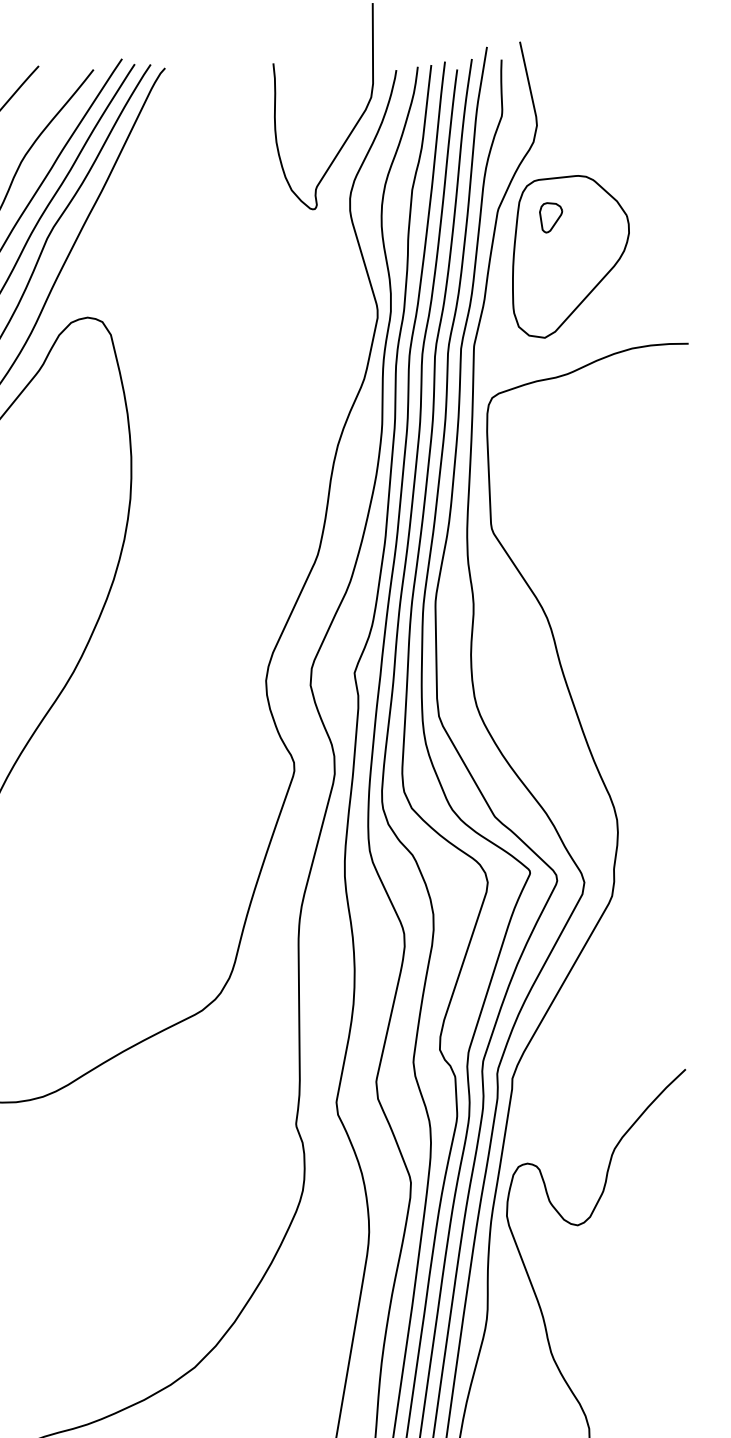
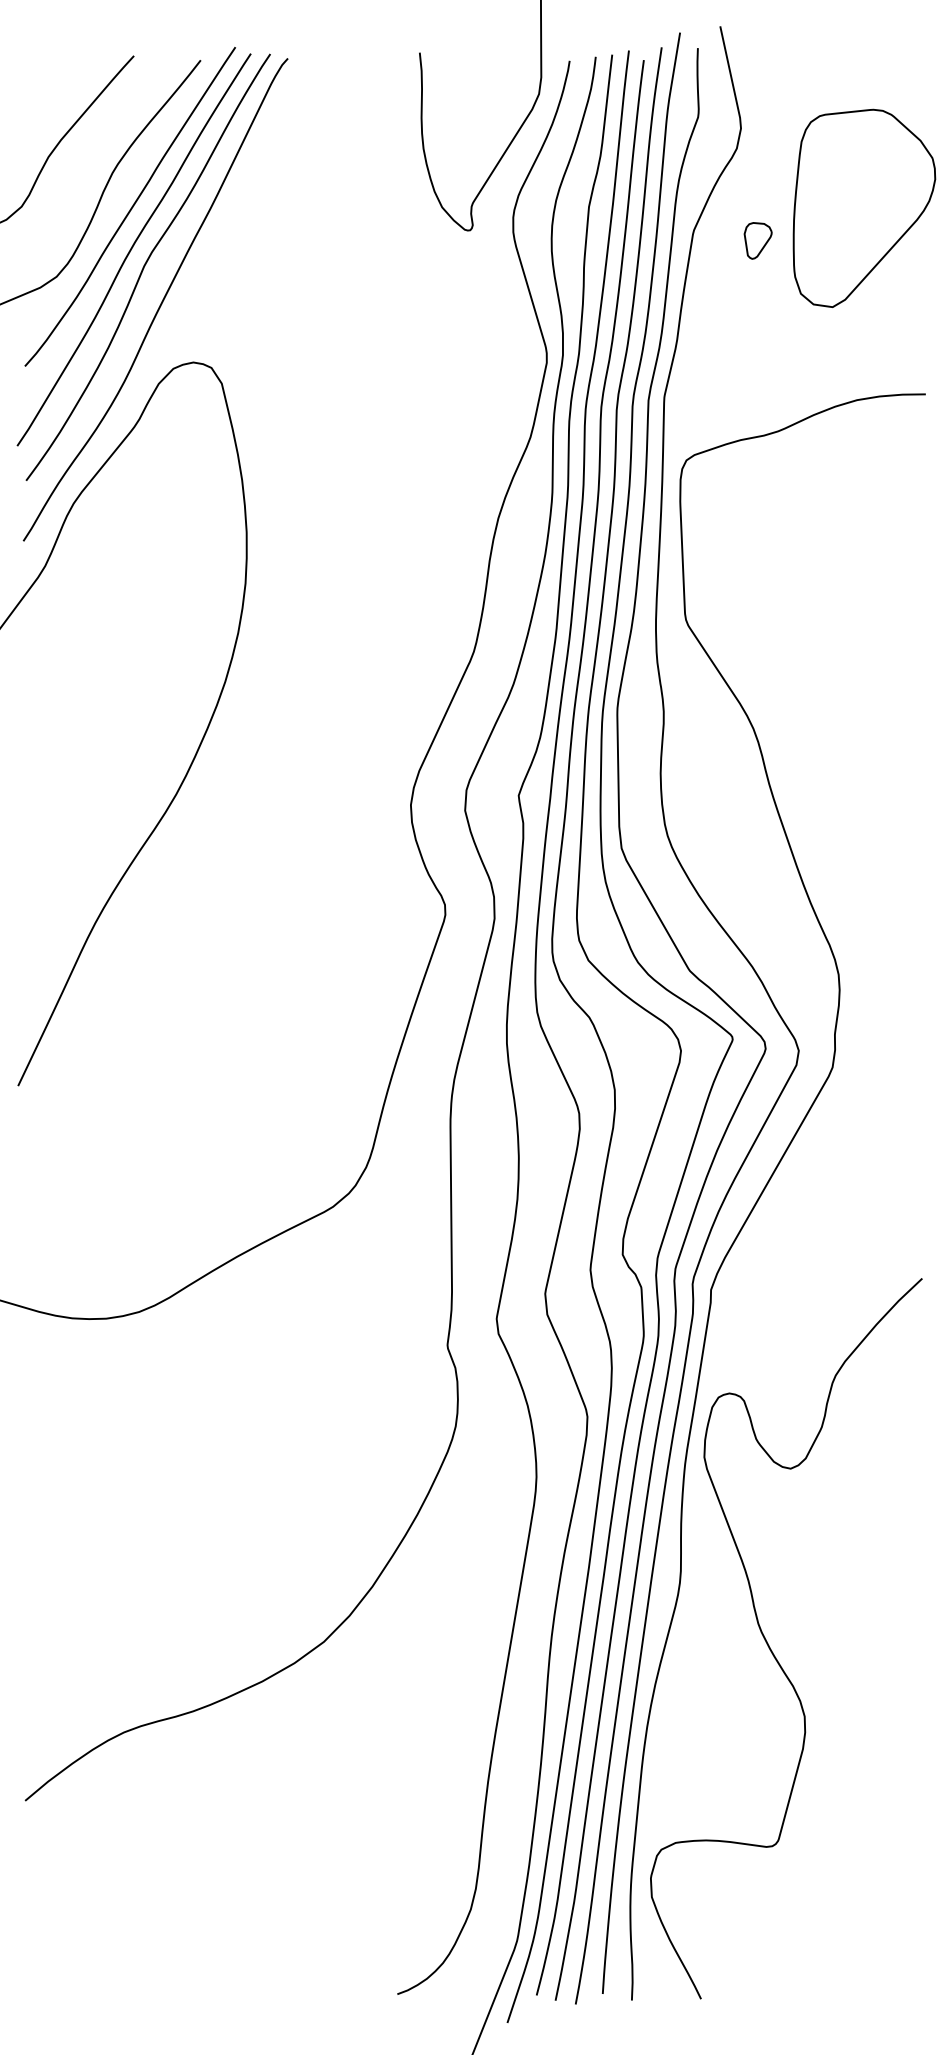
part: (571, 256) -> (864, 207), moved

